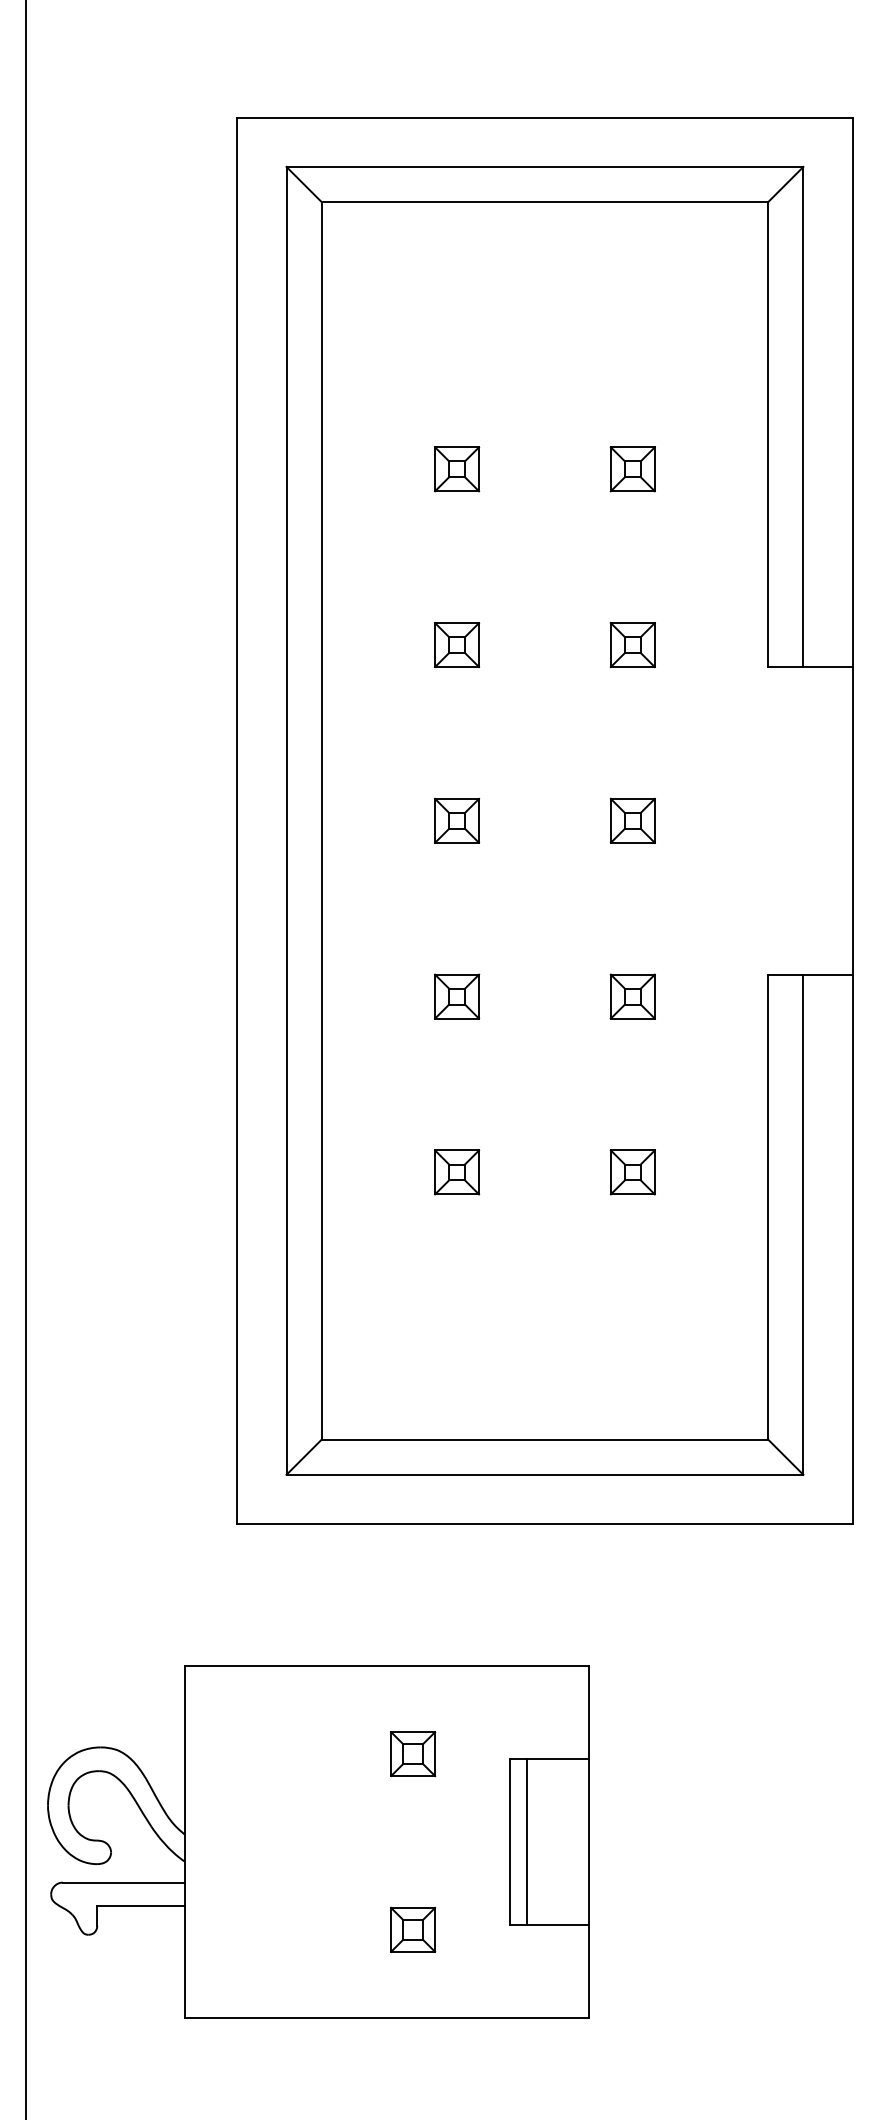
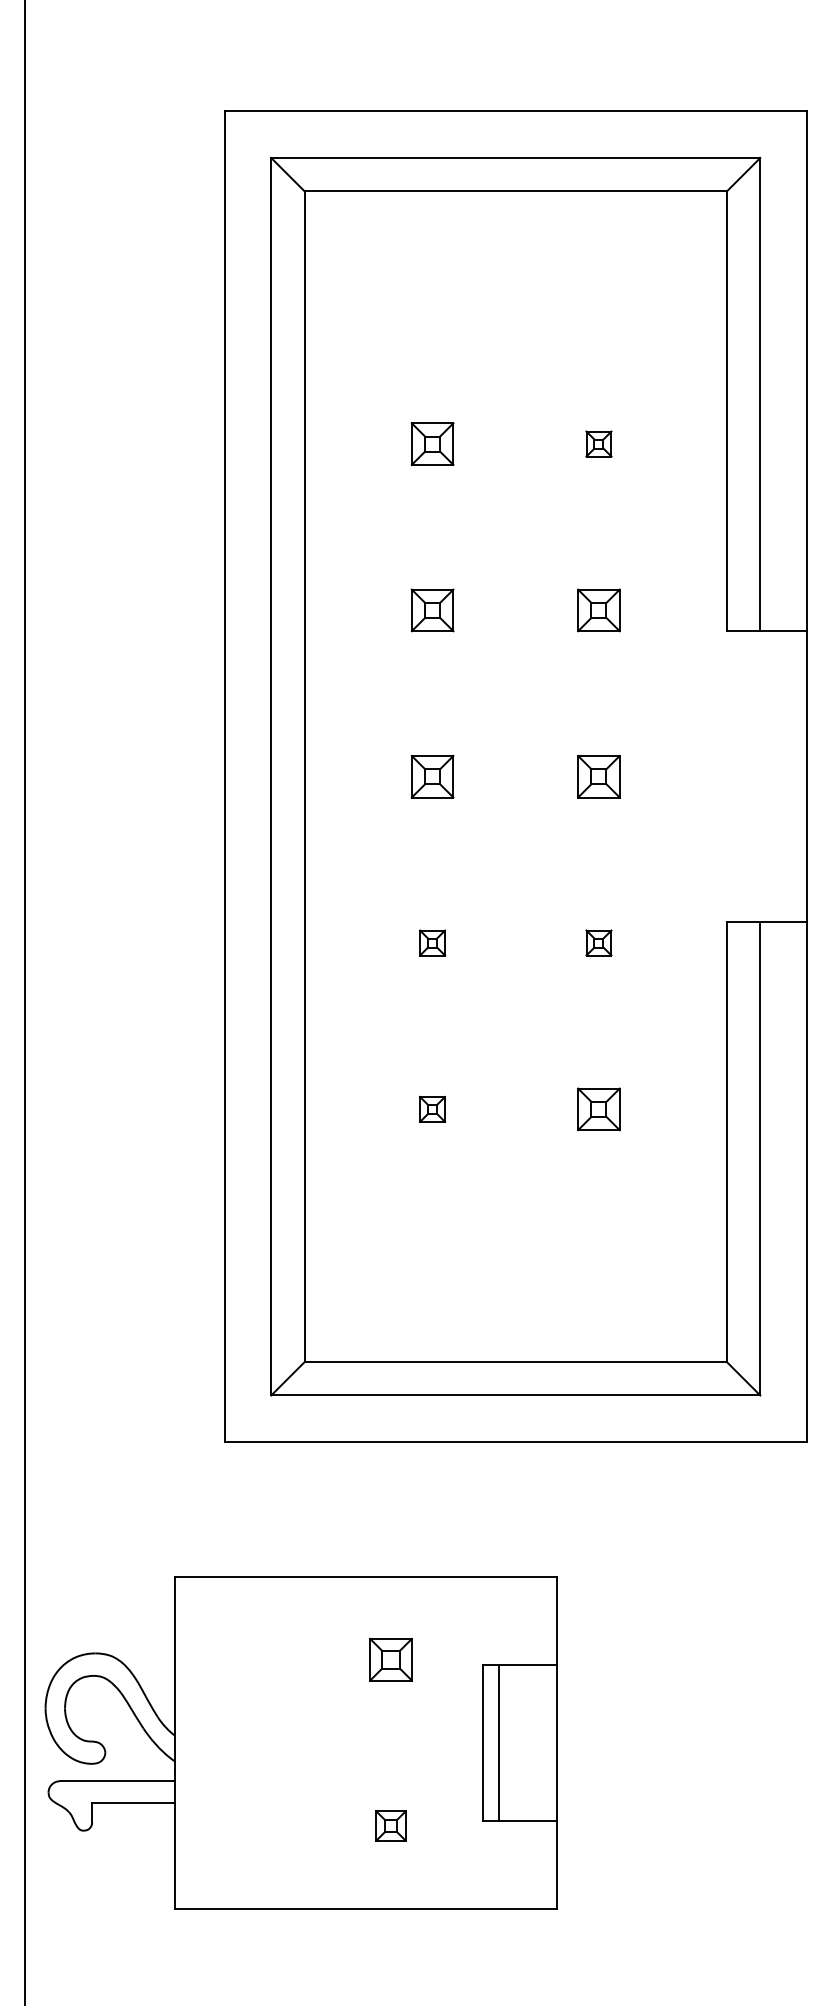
part: (632, 468) -> (598, 443), size x0.6
part: (456, 996) -> (432, 942), size x0.6
part: (632, 996) -> (598, 942), size x0.6
part: (456, 1172) -> (432, 1109), size x0.6
part: (412, 1929) -> (390, 1825), size x0.7

